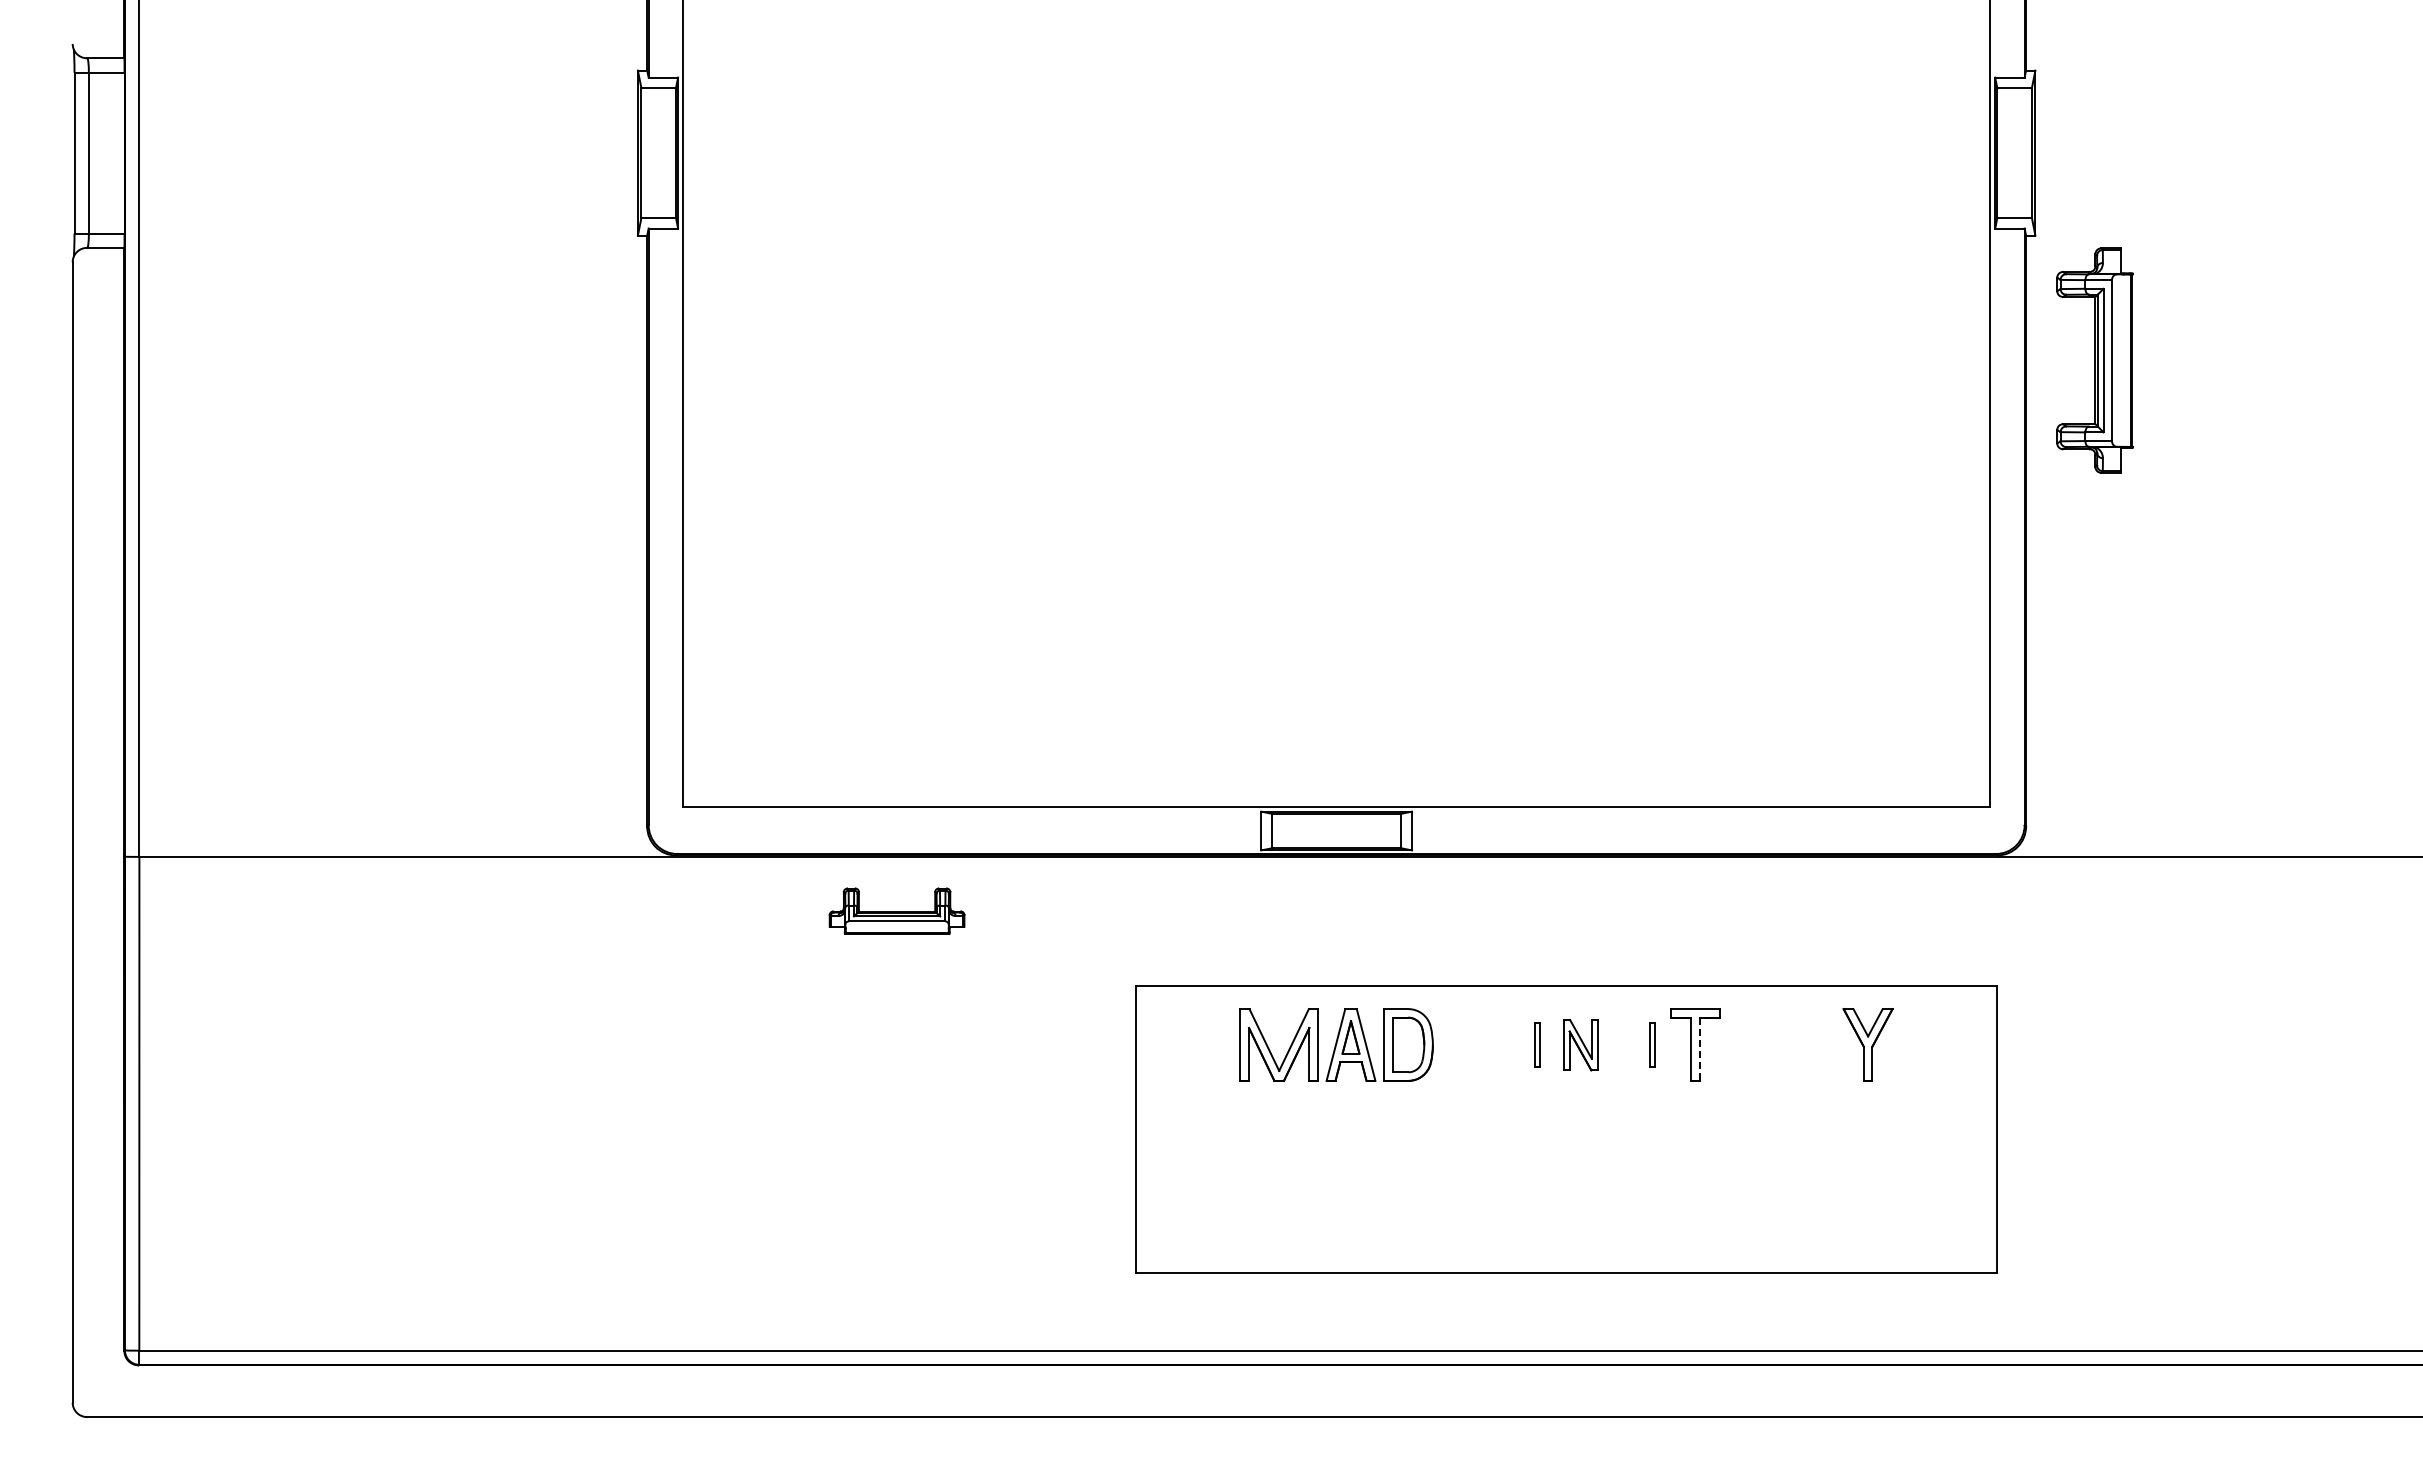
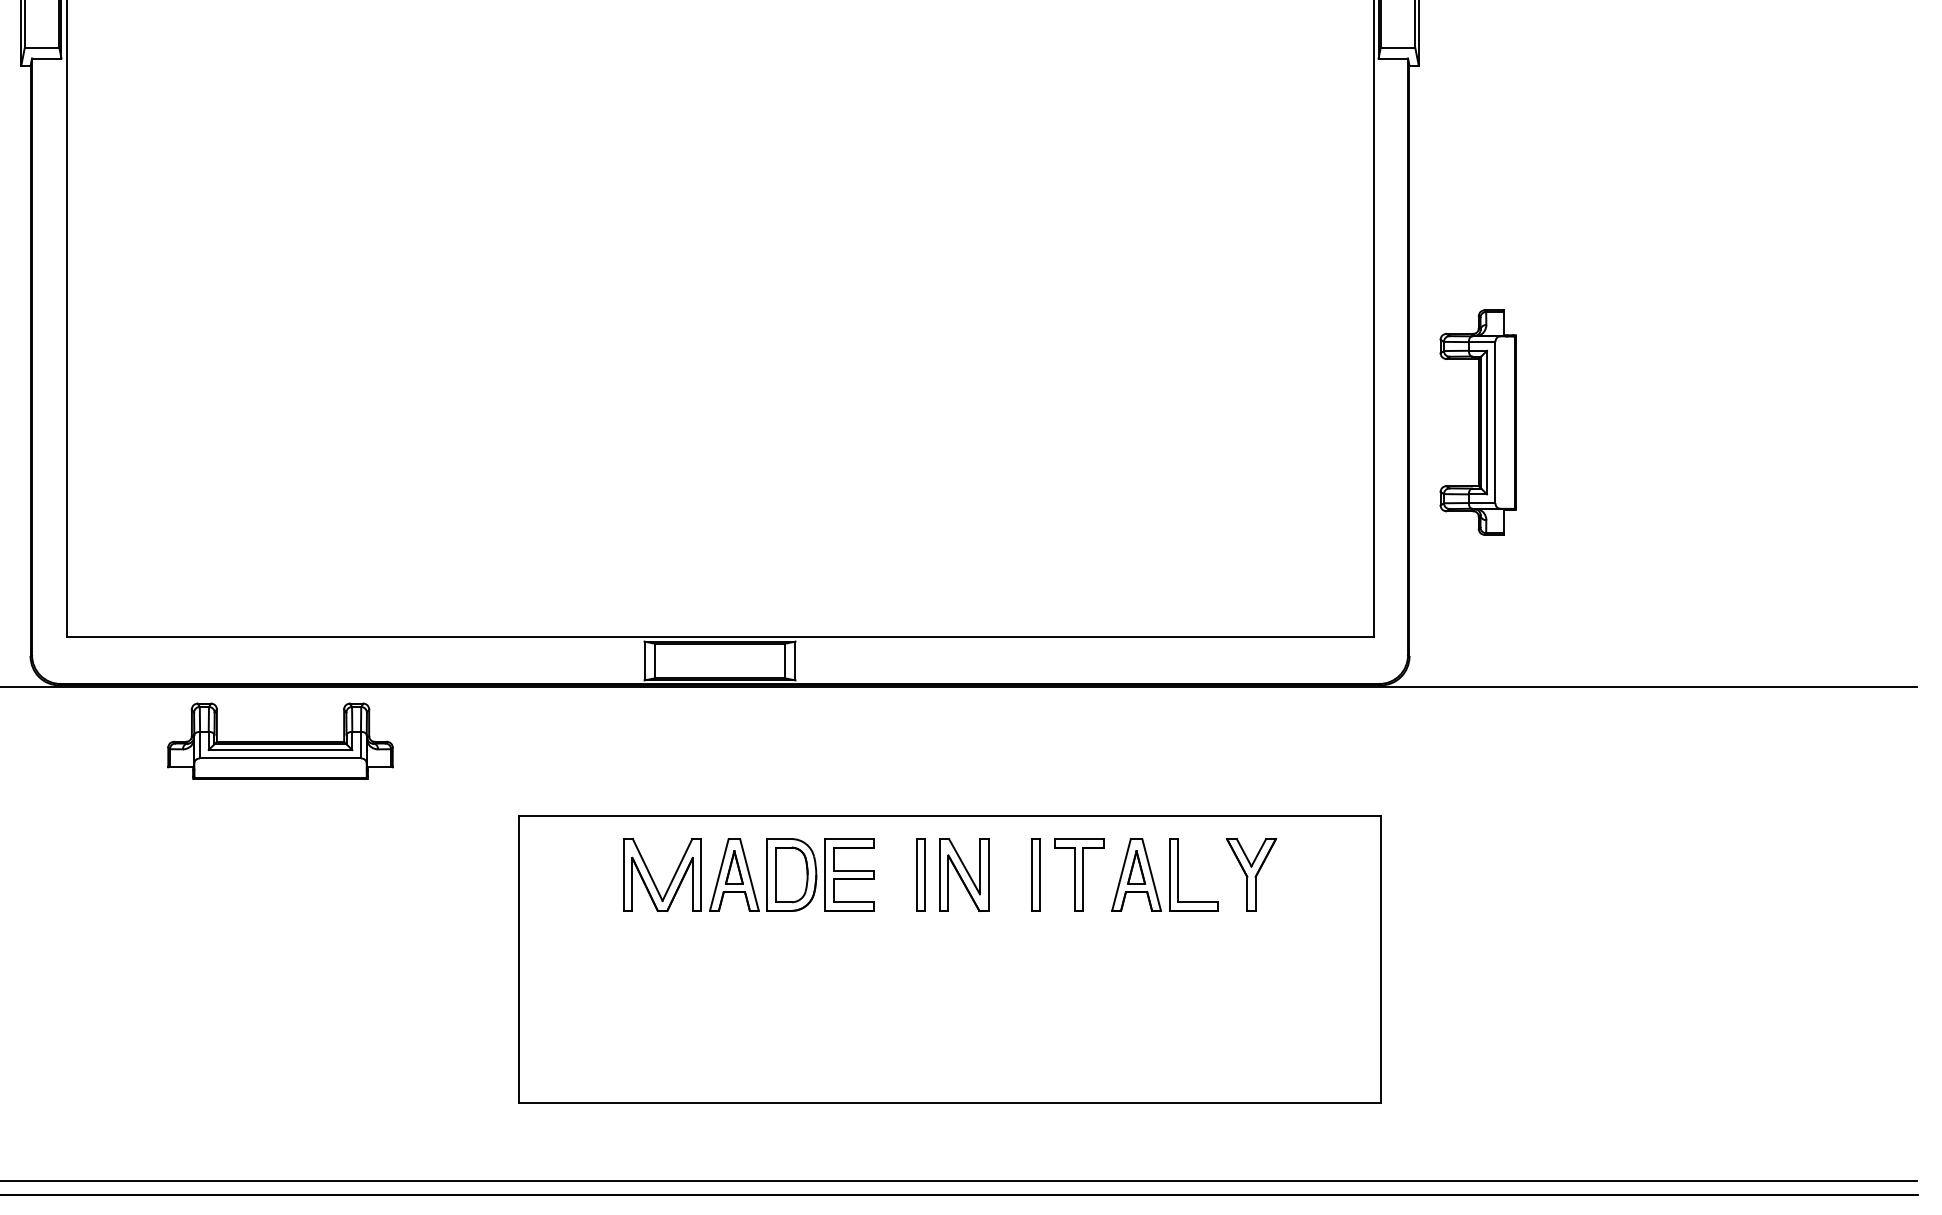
part: (2094, 360) -> (1477, 422), moved
part: (896, 910) -> (279, 740), size x1.67
part: (1465, 1044) -> (848, 874), added
part: (1537, 1044) -> (920, 874), size x1.67
part: (1652, 1044) -> (1035, 874), size x1.67
part: (1781, 1044) -> (1164, 874), added
part: (1580, 1045) -> (963, 875), size x1.43
line: (1700, 1049) -> (1083, 879), dashed -> solid

